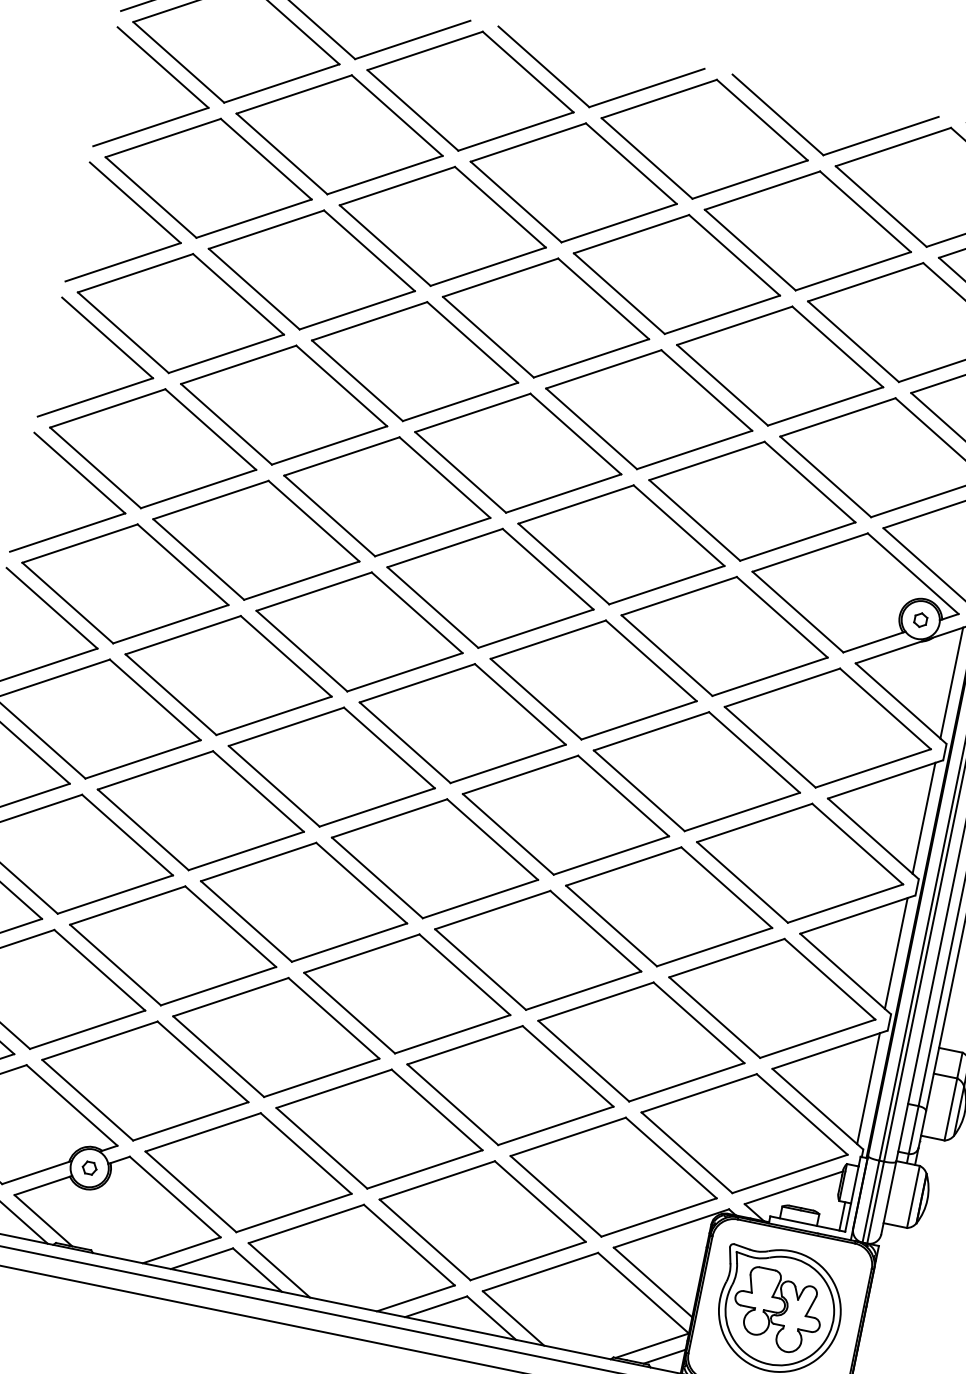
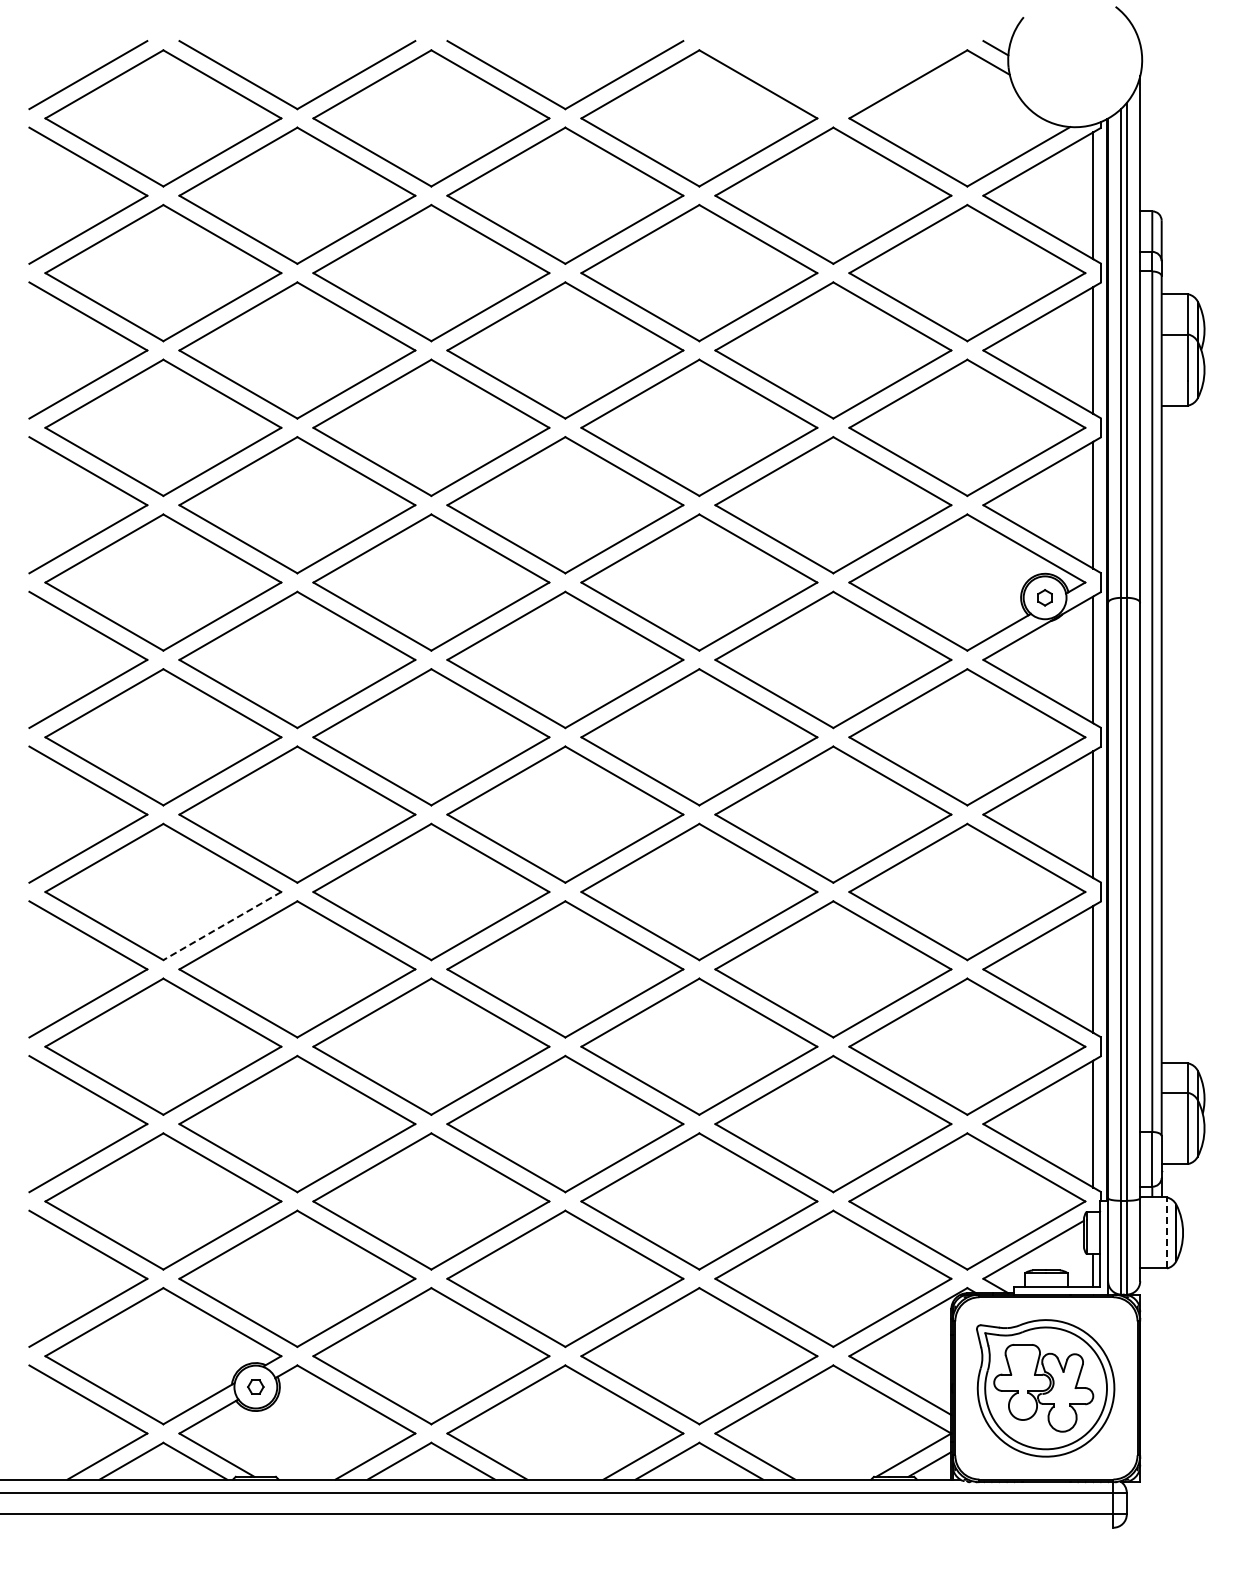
part: (837, 149) -> (847, 99), removed
line: (142, 759) -> (221, 926), solid -> dashed
line: (913, 1196) -> (1167, 1232), solid -> dashed

